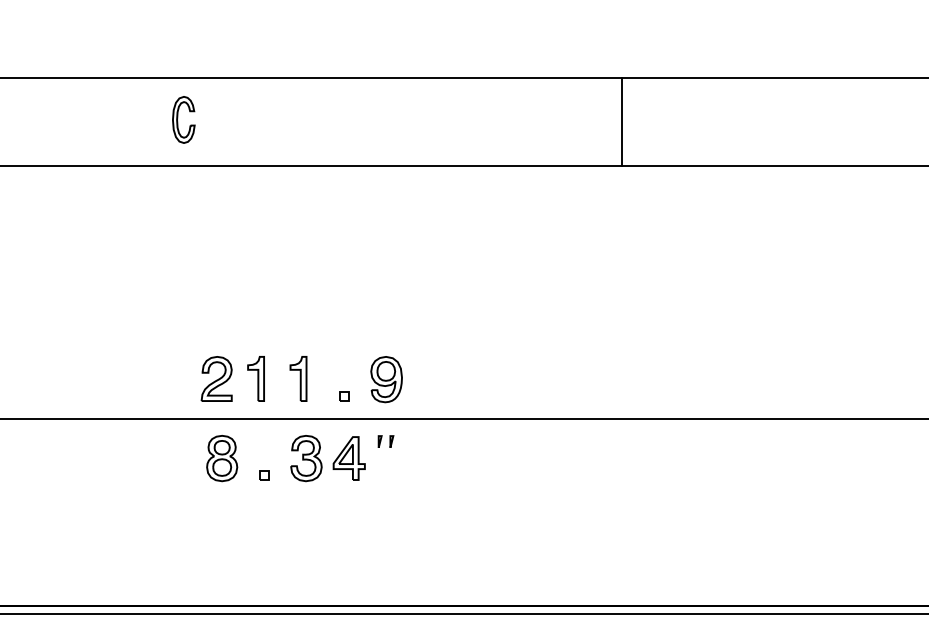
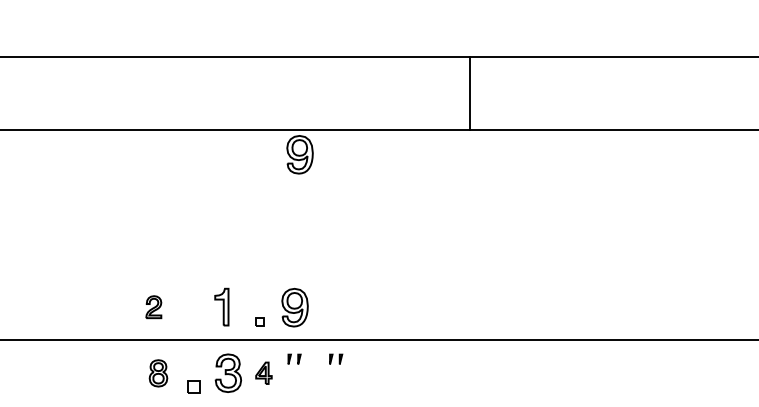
part: (183, 119) -> (126, 91), removed
line: (622, 121) -> (470, 93), moved
part: (392, 195) -> (299, 154), added
part: (216, 378) -> (153, 306), size x0.6
part: (255, 378) -> (186, 306), removed
part: (435, 441) -> (335, 359), added
part: (222, 458) -> (158, 373), size x0.7
part: (348, 458) -> (263, 373), size x0.6
part: (264, 475) -> (193, 387), size x1.6

